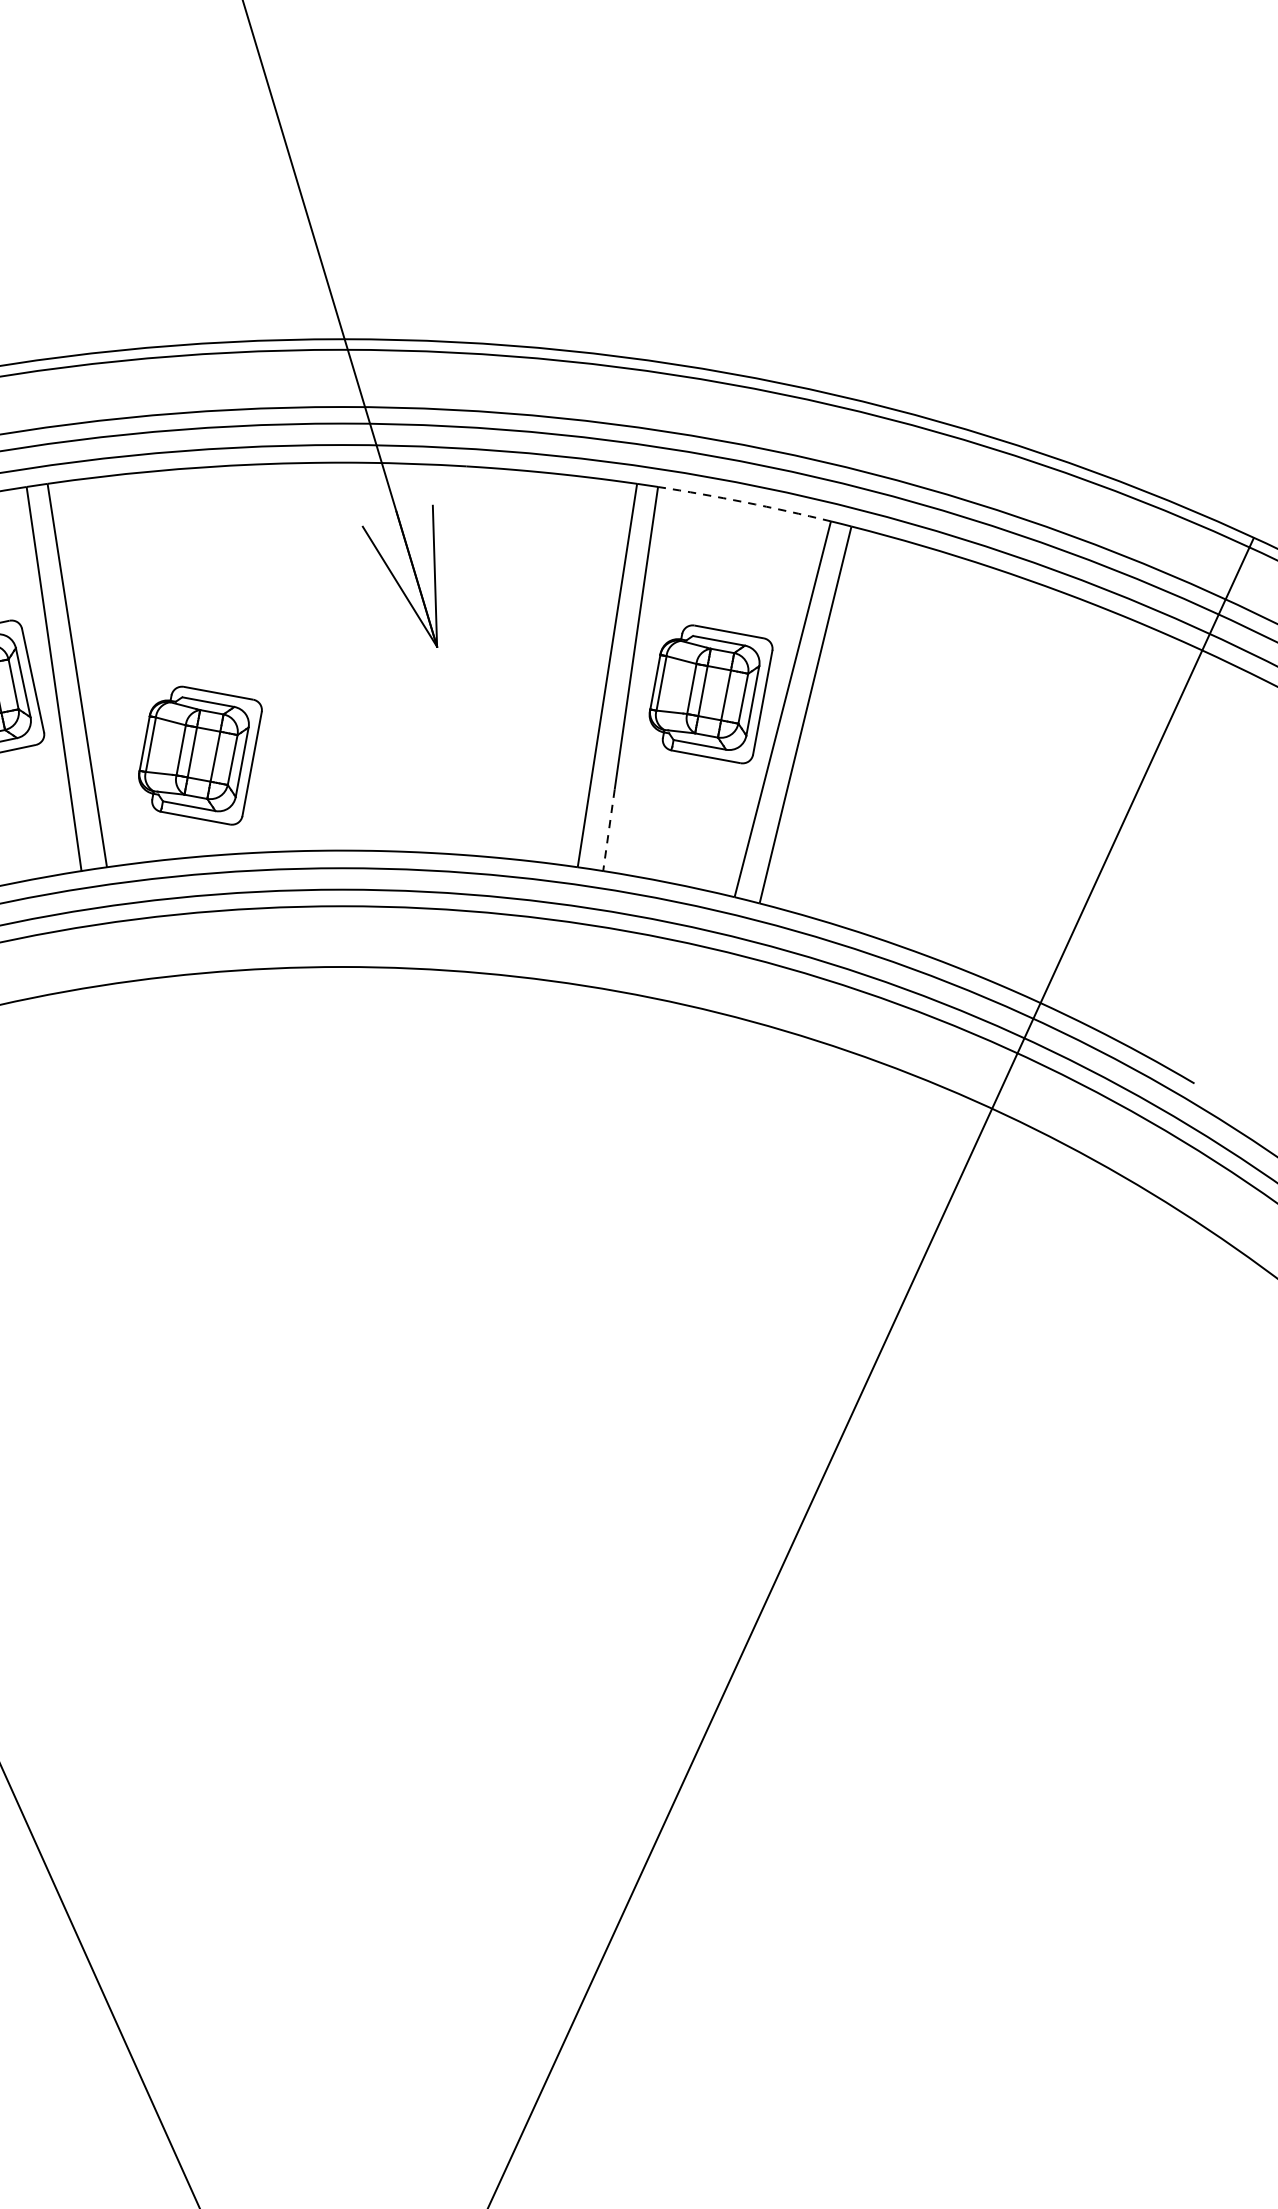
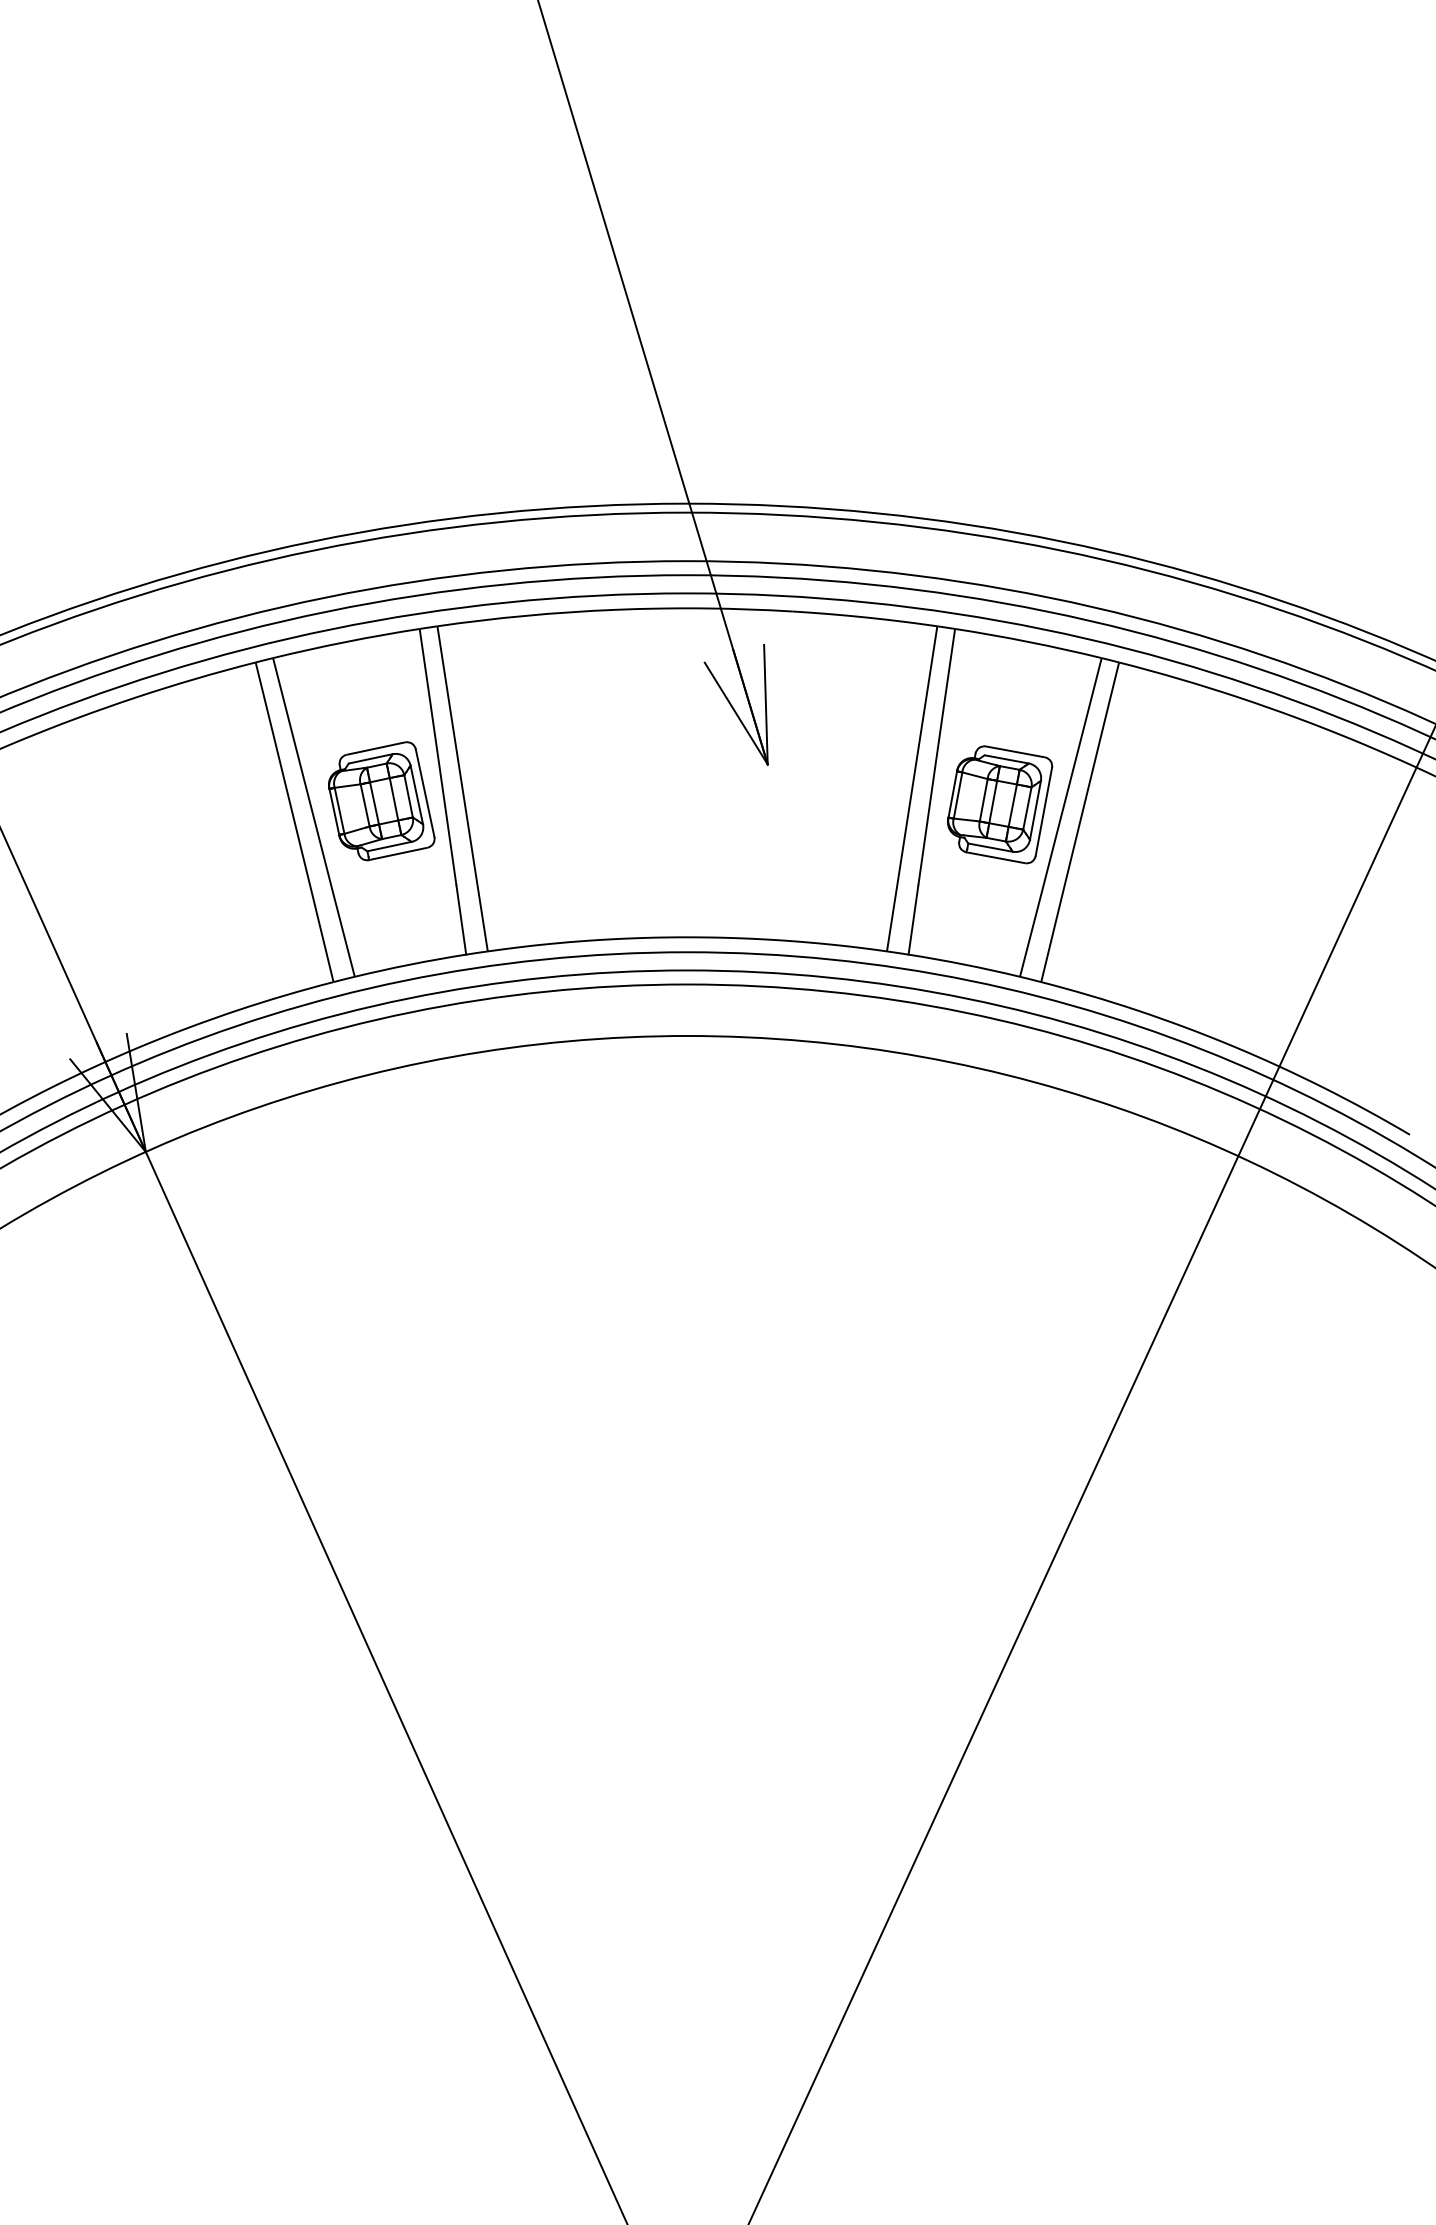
arc: (744, 501) -> (1028, 641), dashed -> solid
part: (200, 755) -> (567, 856), removed
line: (609, 830) -> (913, 920), dashed -> solid

